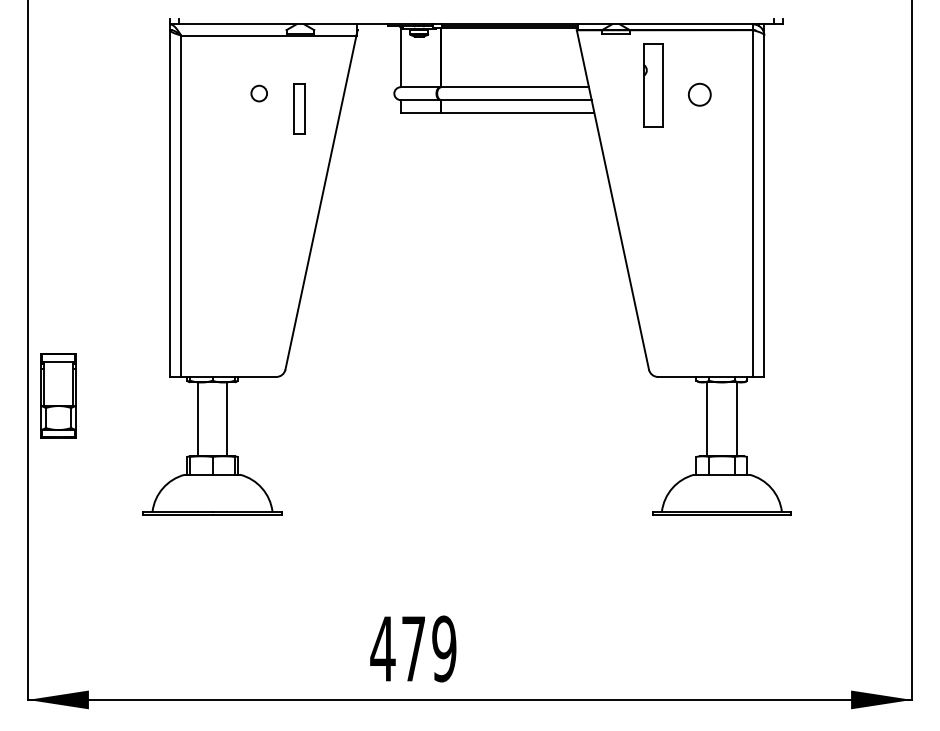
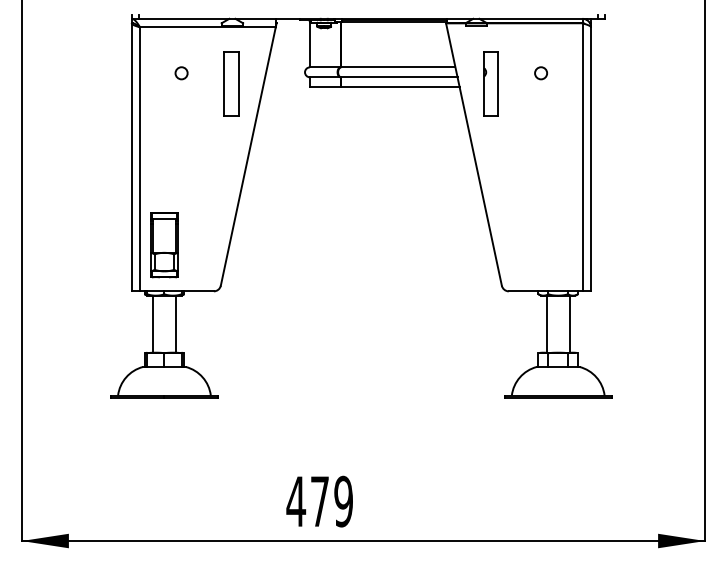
part: (652, 84) -> (490, 83), moved
circle: (259, 93) -> (181, 73), moved
circle: (698, 95) -> (540, 73), size x0.71
part: (299, 108) -> (231, 83), size x1.67
part: (58, 396) -> (164, 245), moved

